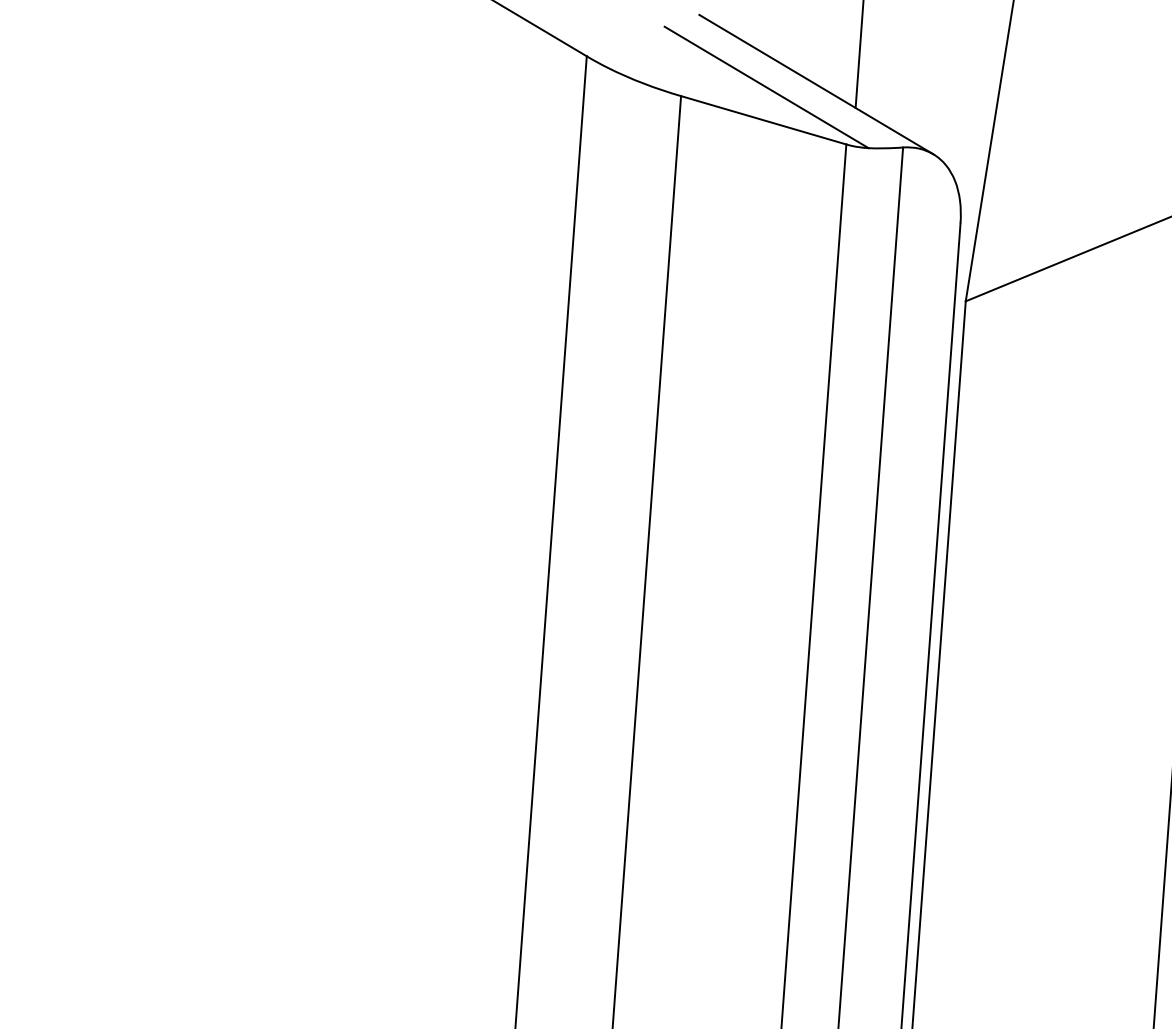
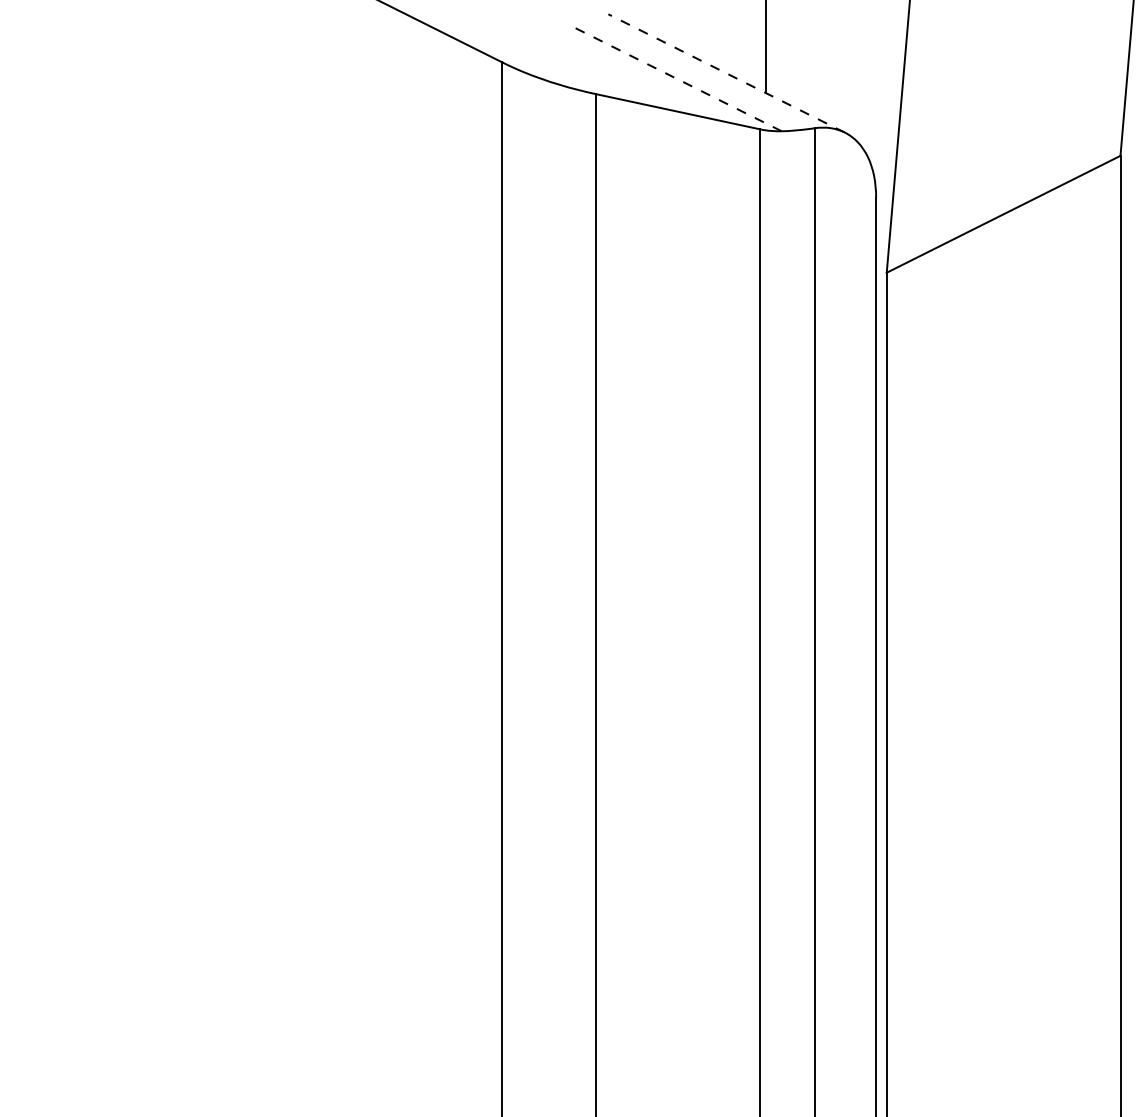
line: (816, 84) -> (726, 73), solid -> dashed
line: (766, 87) -> (678, 79), solid -> dashed

